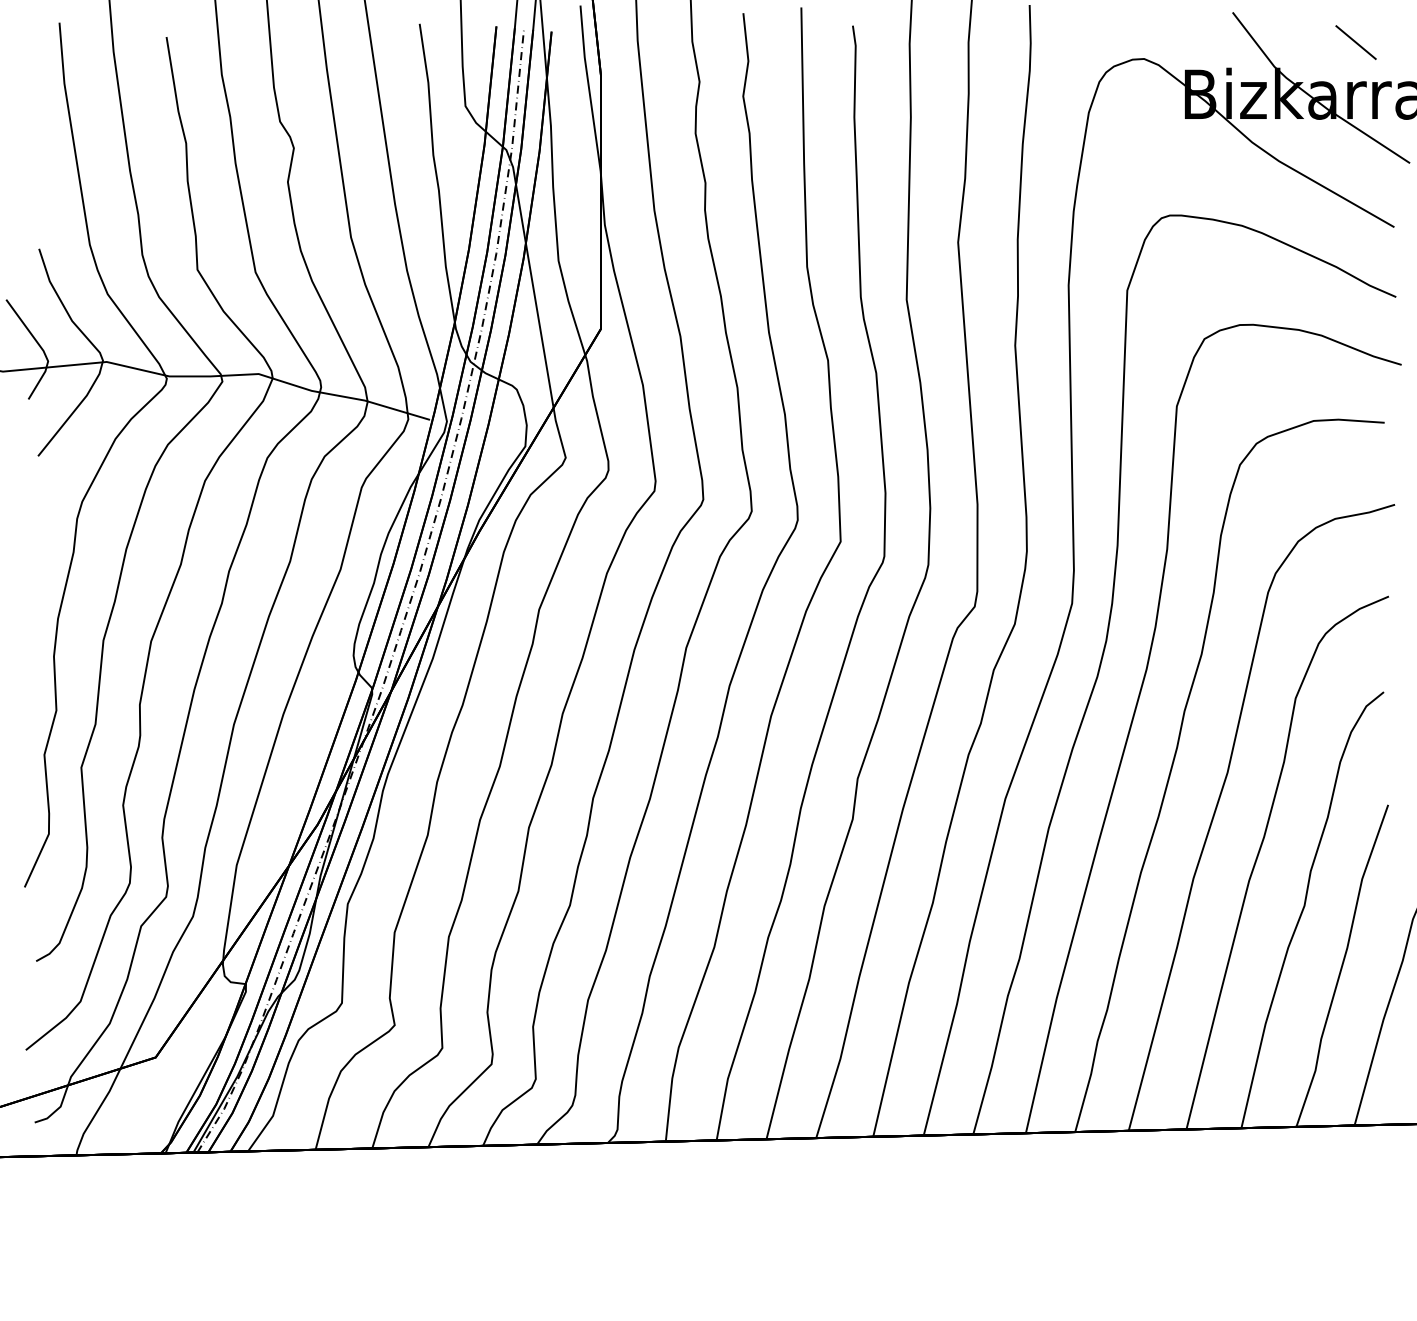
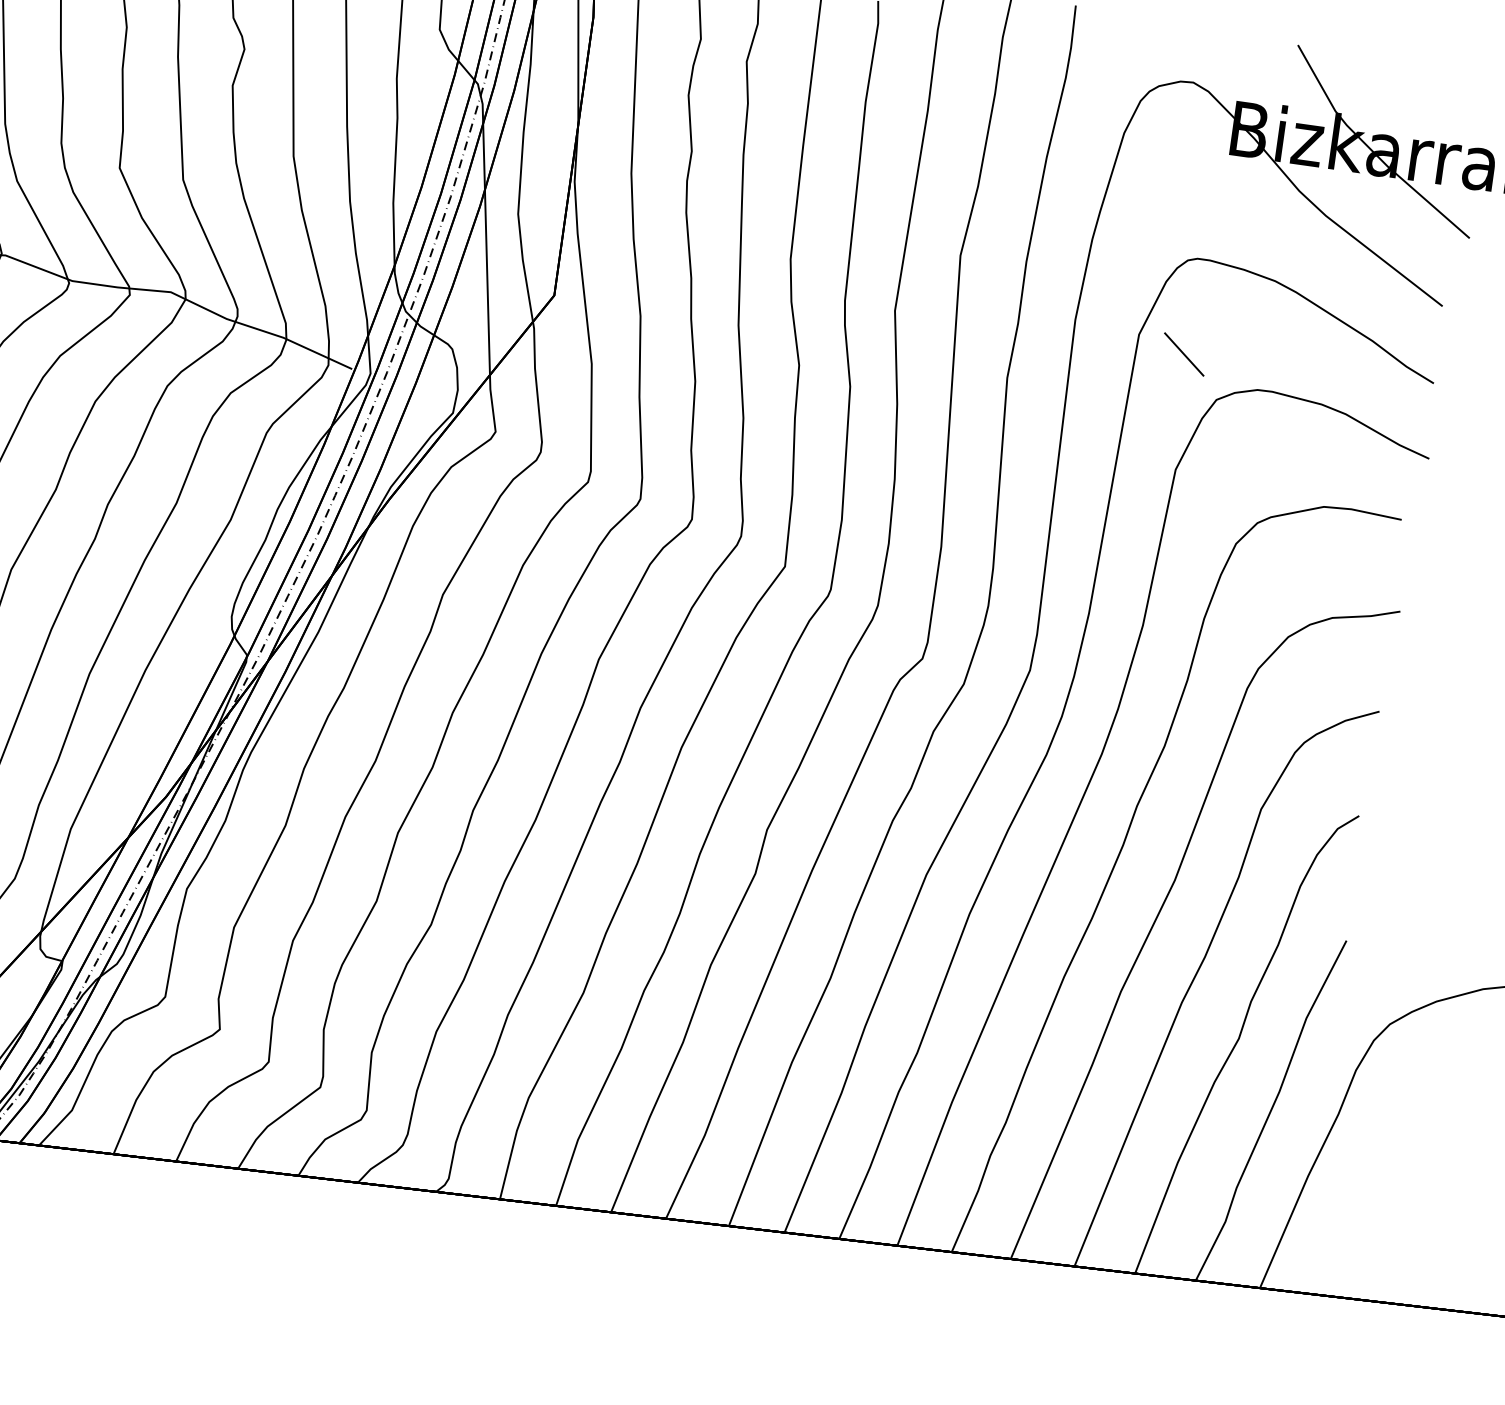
line: (1355, 42) -> (1183, 354), moved

